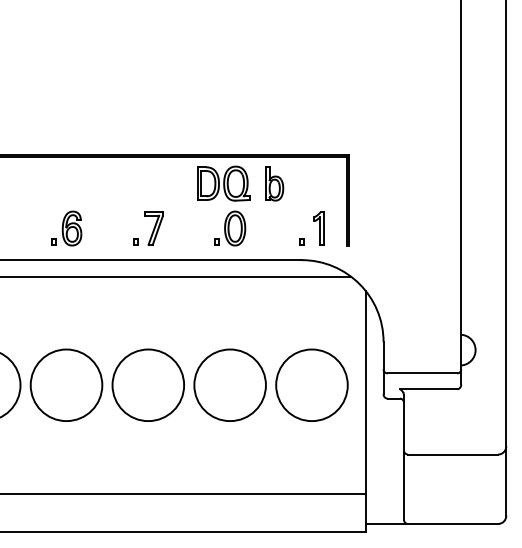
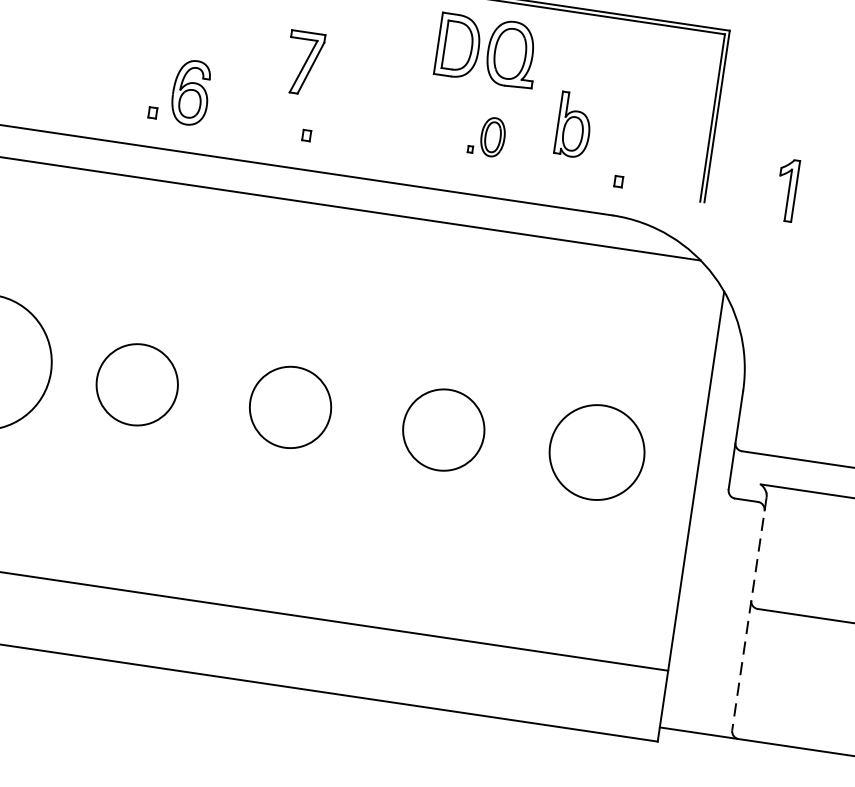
part: (274, 183) -> (573, 124), moved
part: (153, 228) -> (303, 63), moved
part: (230, 228) -> (487, 136), size x0.6
part: (318, 228) -> (786, 190), moved
circle: (311, 384) -> (596, 451), size x0.7
circle: (66, 385) -> (137, 385), size x0.6
circle: (148, 385) -> (290, 407), size x0.6
circle: (229, 385) -> (442, 430), size x0.6
line: (404, 458) -> (750, 615), solid -> dashed

